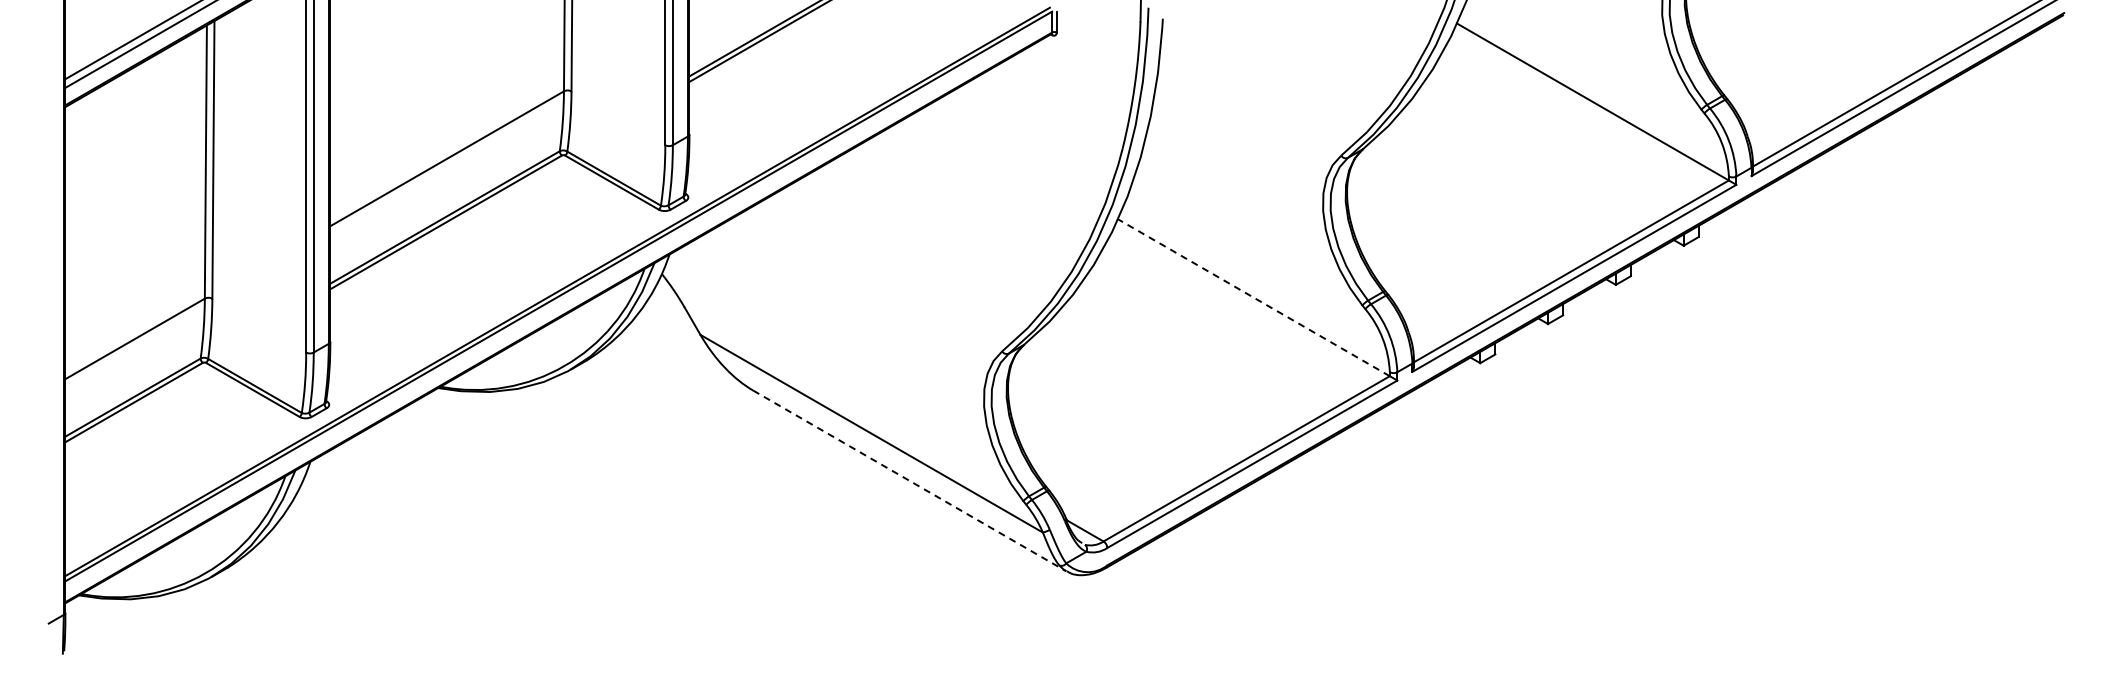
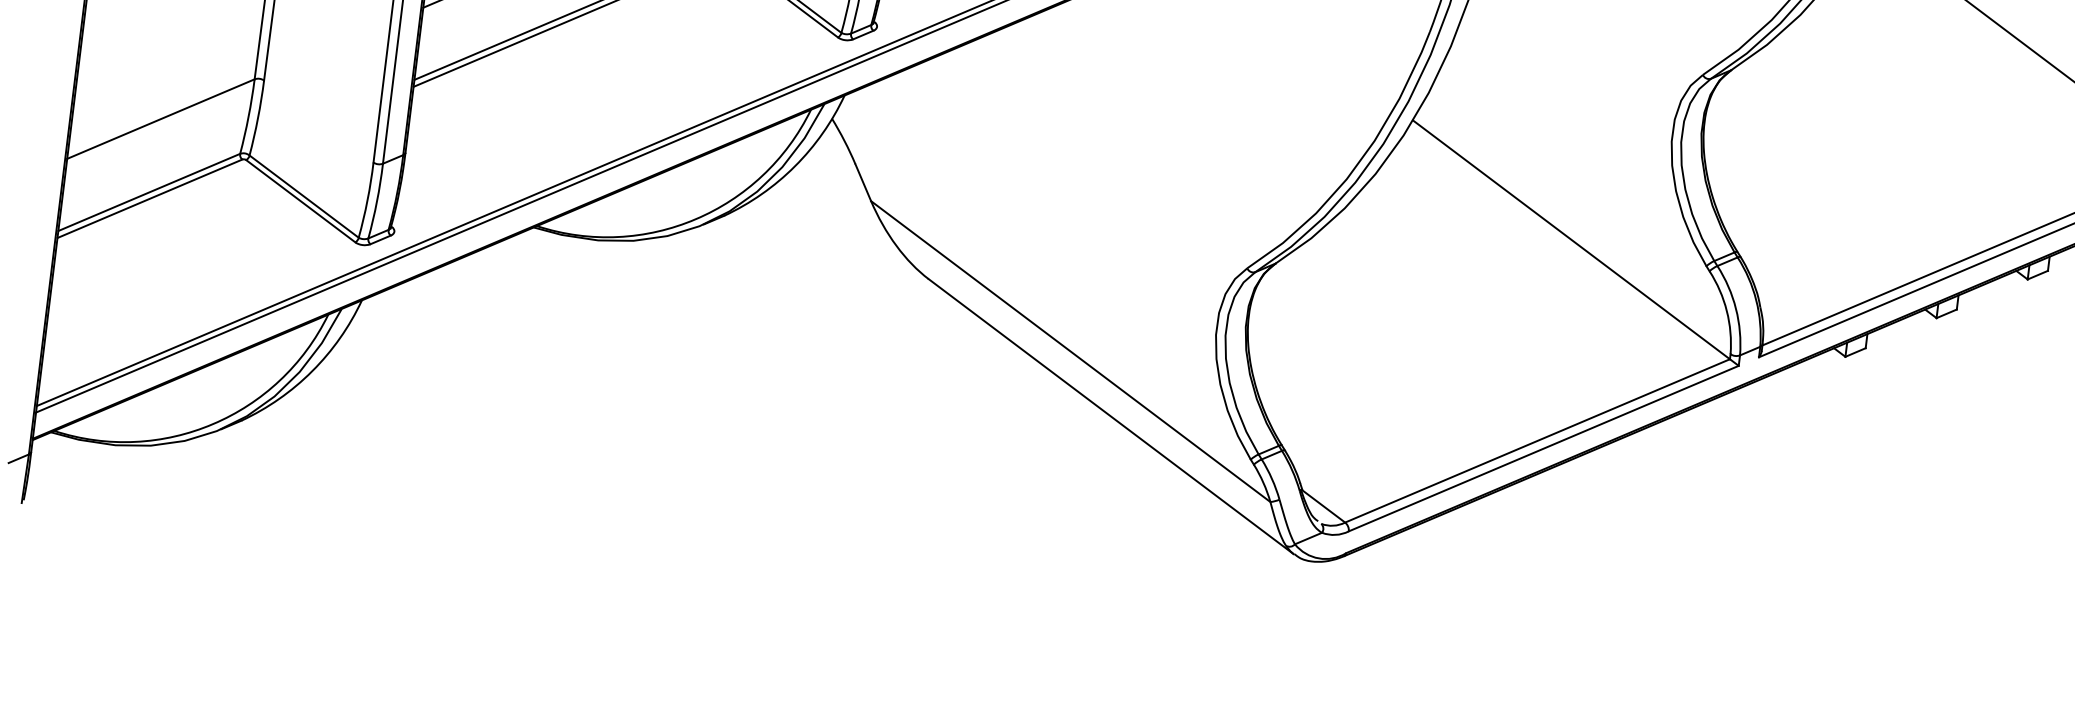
line: (1253, 297) -> (1570, 239), dashed -> solid
line: (909, 480) -> (1111, 416), dashed -> solid

